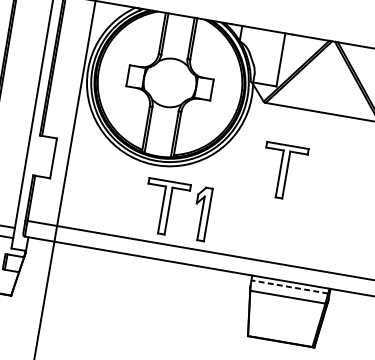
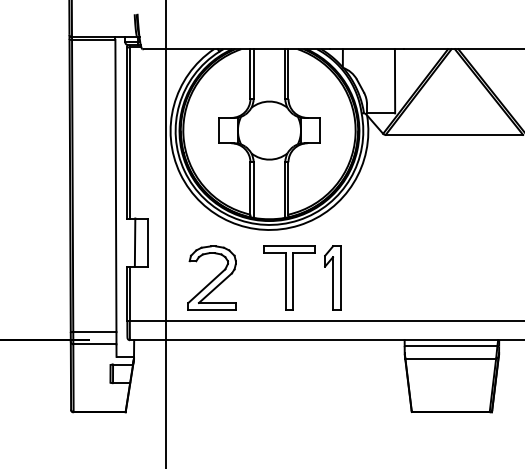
line: (42, 156) -> (134, 242), added
part: (283, 171) -> (420, 211), removed
part: (101, 196) -> (211, 277), added
line: (289, 287) -> (450, 346), dashed -> solid

